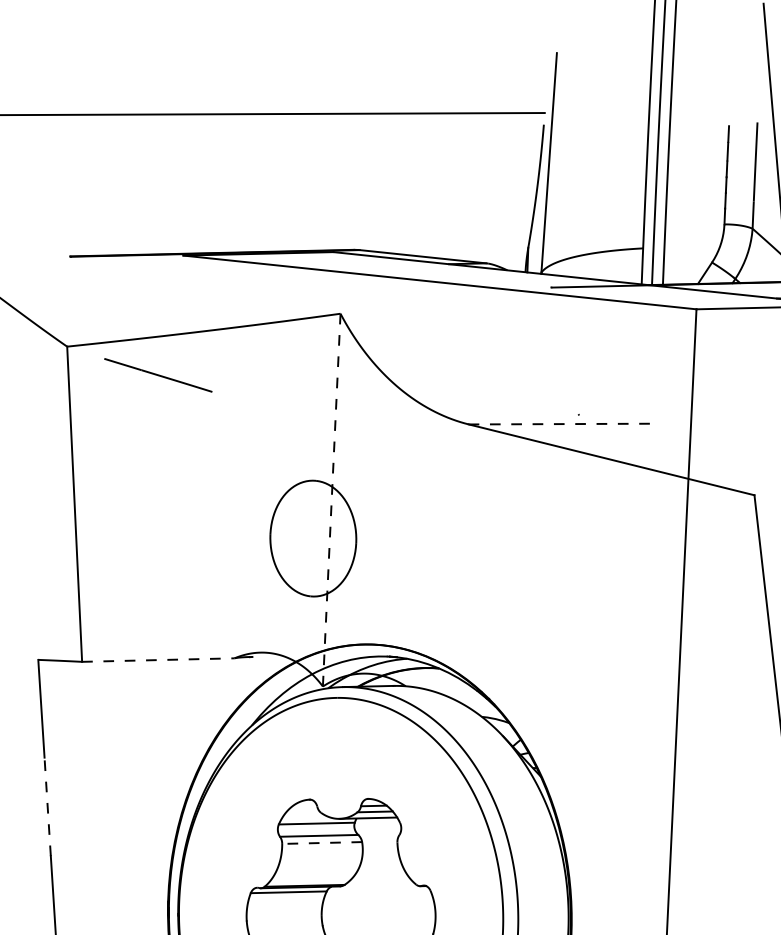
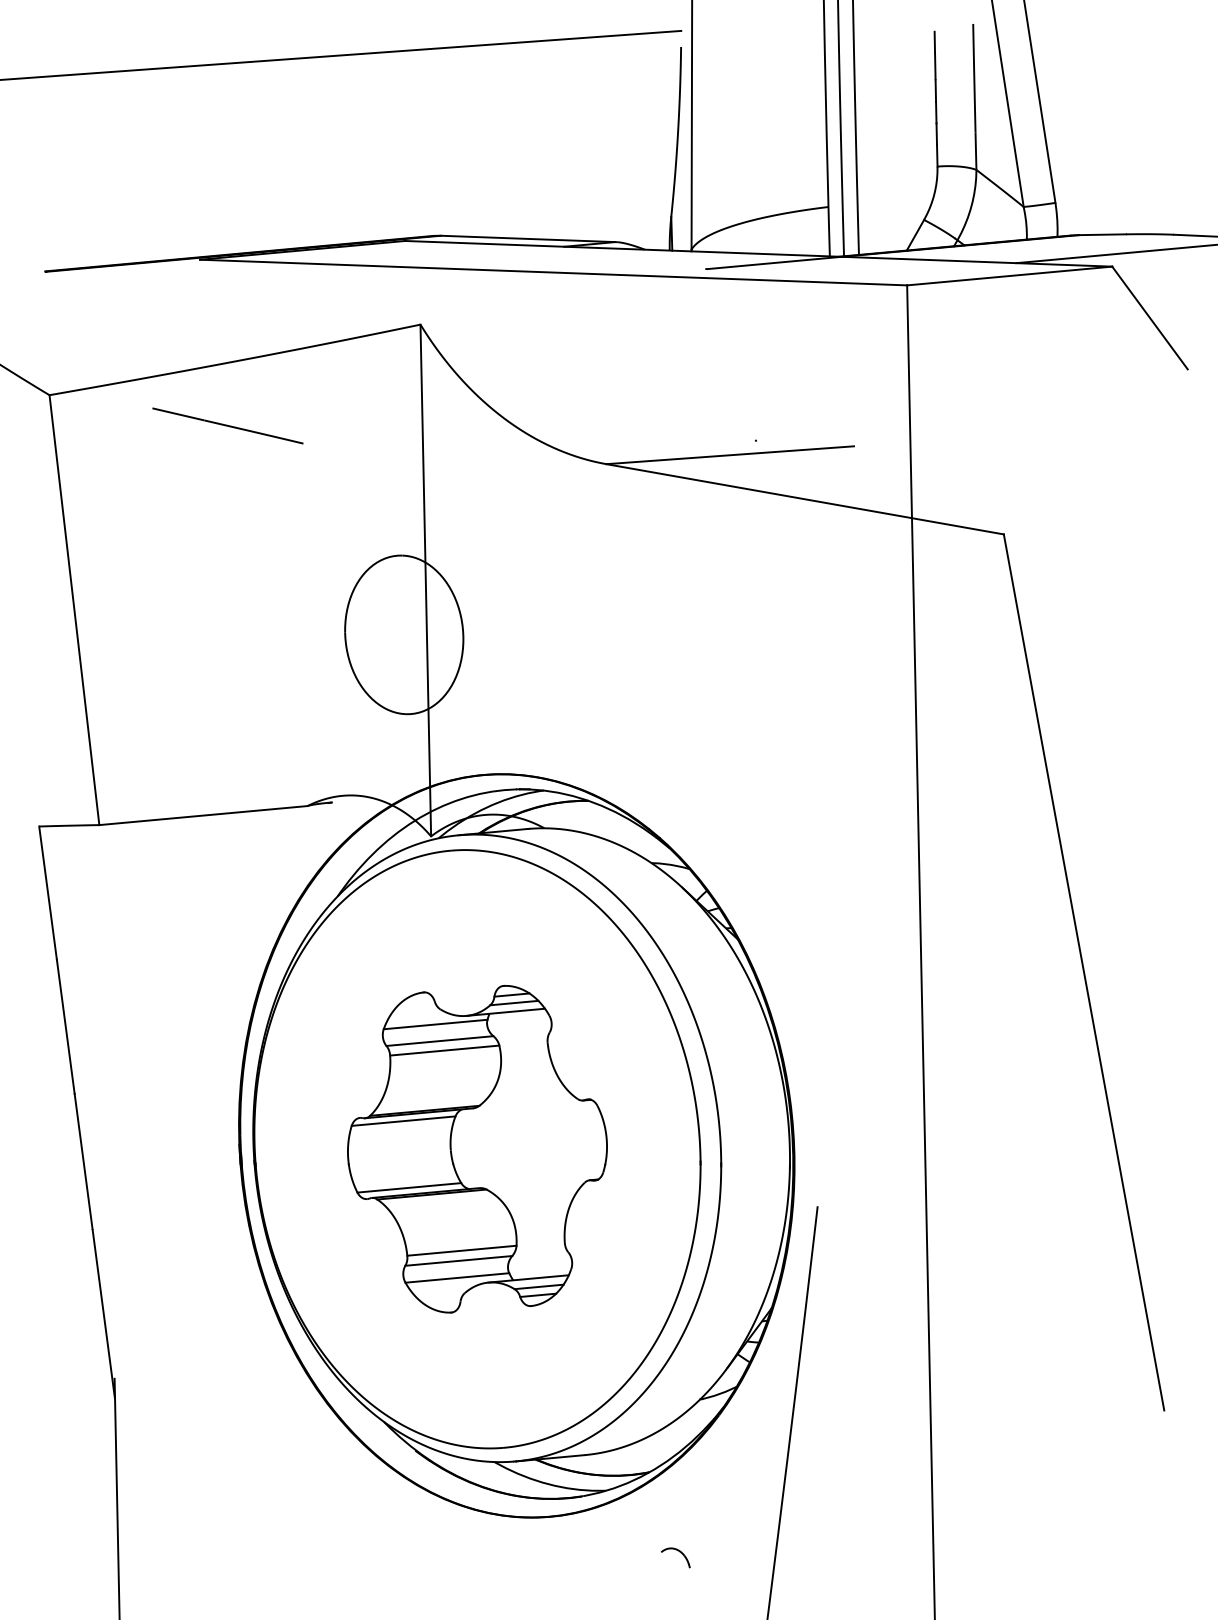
line: (158, 375) -> (227, 425), moved
line: (558, 424) -> (729, 455), dashed -> solid
line: (331, 500) -> (425, 580), dashed -> solid
line: (158, 660) -> (203, 815), dashed -> solid
line: (47, 806) -> (65, 1026), dashed -> solid
line: (322, 842) -> (444, 1050), dashed -> solid

